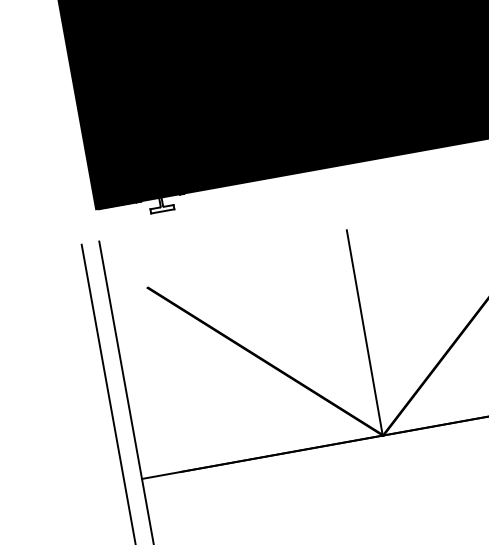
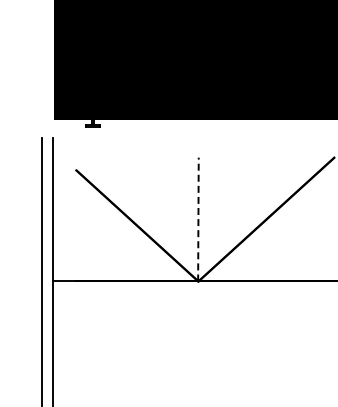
line: (364, 332) -> (198, 219), solid -> dashed

